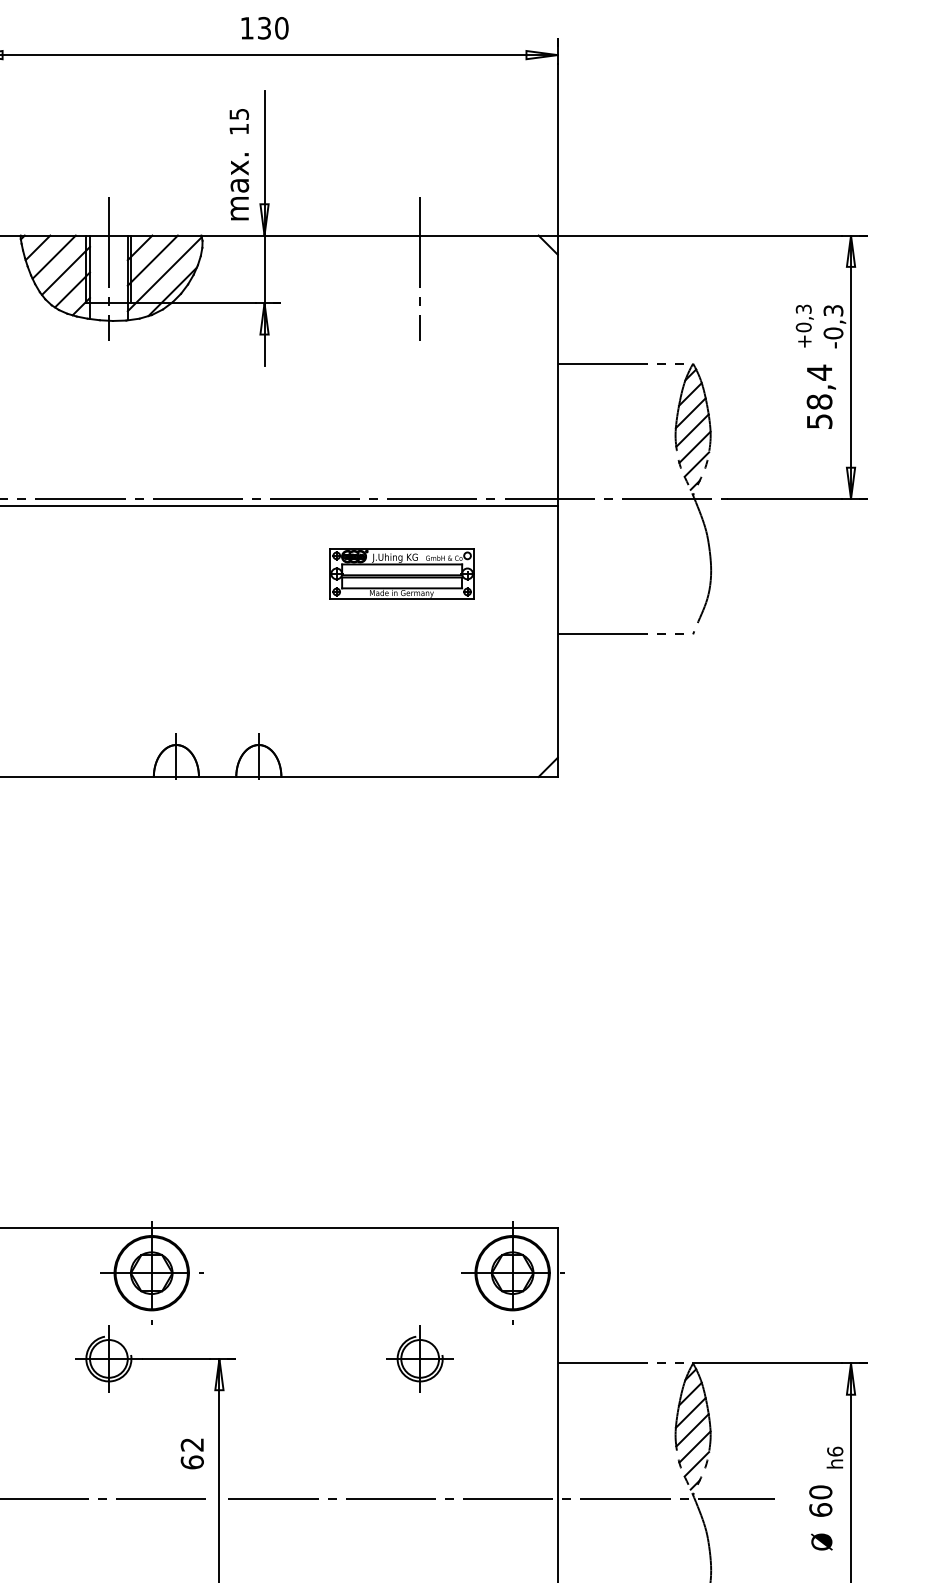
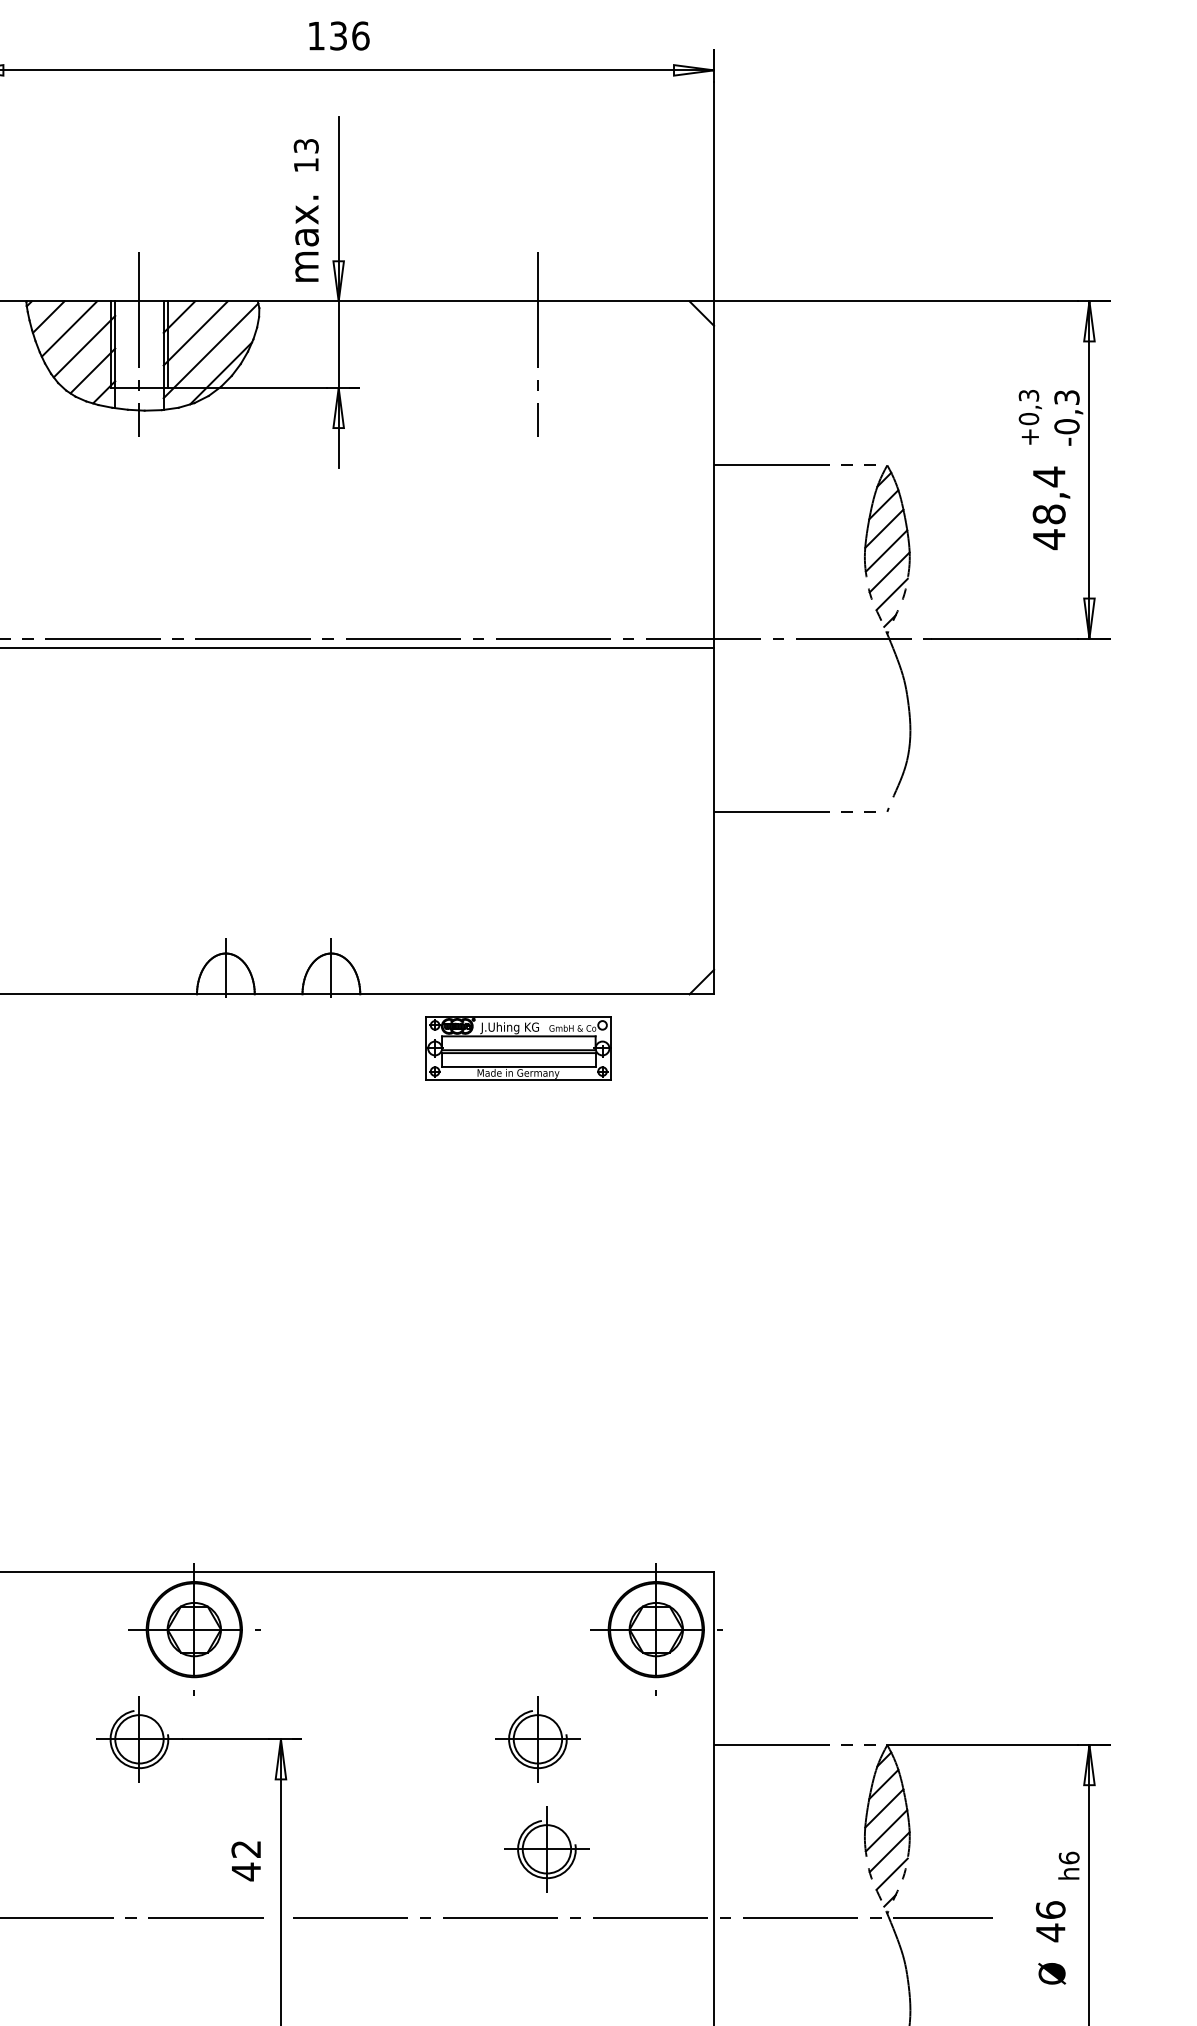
text: (281, 27) -> (360, 35), 130 -> 136
text: (238, 113) -> (305, 145), 15 -> 13
text: (819, 421) -> (1049, 539), 58,4 -> 48,4
part: (401, 573) -> (518, 1048), moved
part: (426, 1444) -> (546, 1849), added
text: (192, 1462) -> (246, 1871), 62 -> 42
text: (820, 1501) -> (1050, 1921), 60 -> 46

